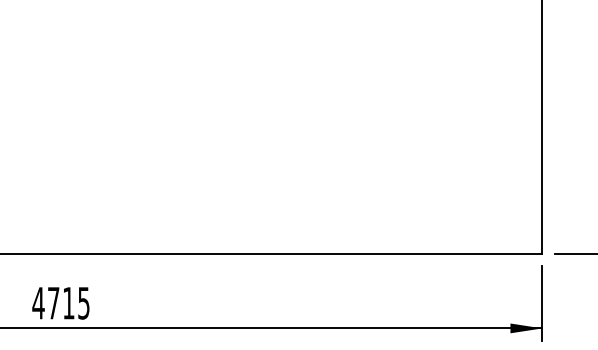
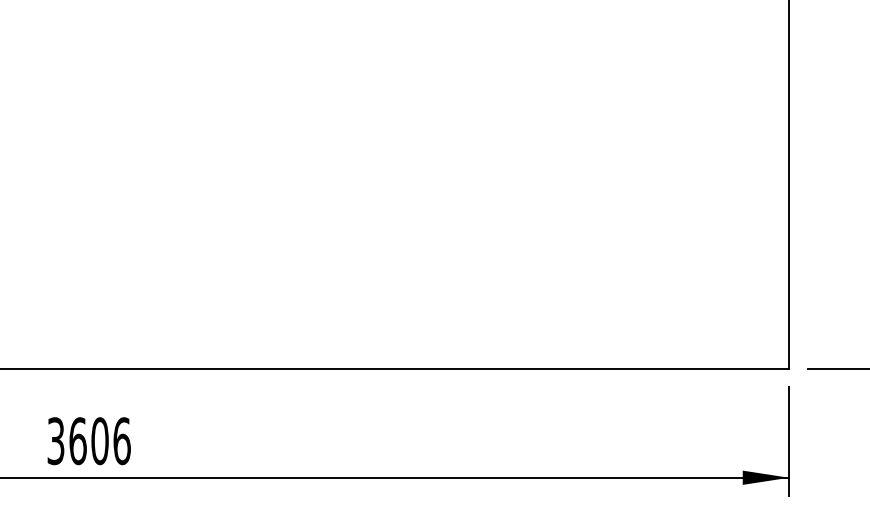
text: (60, 302) -> (87, 440), 4715 -> 3606

